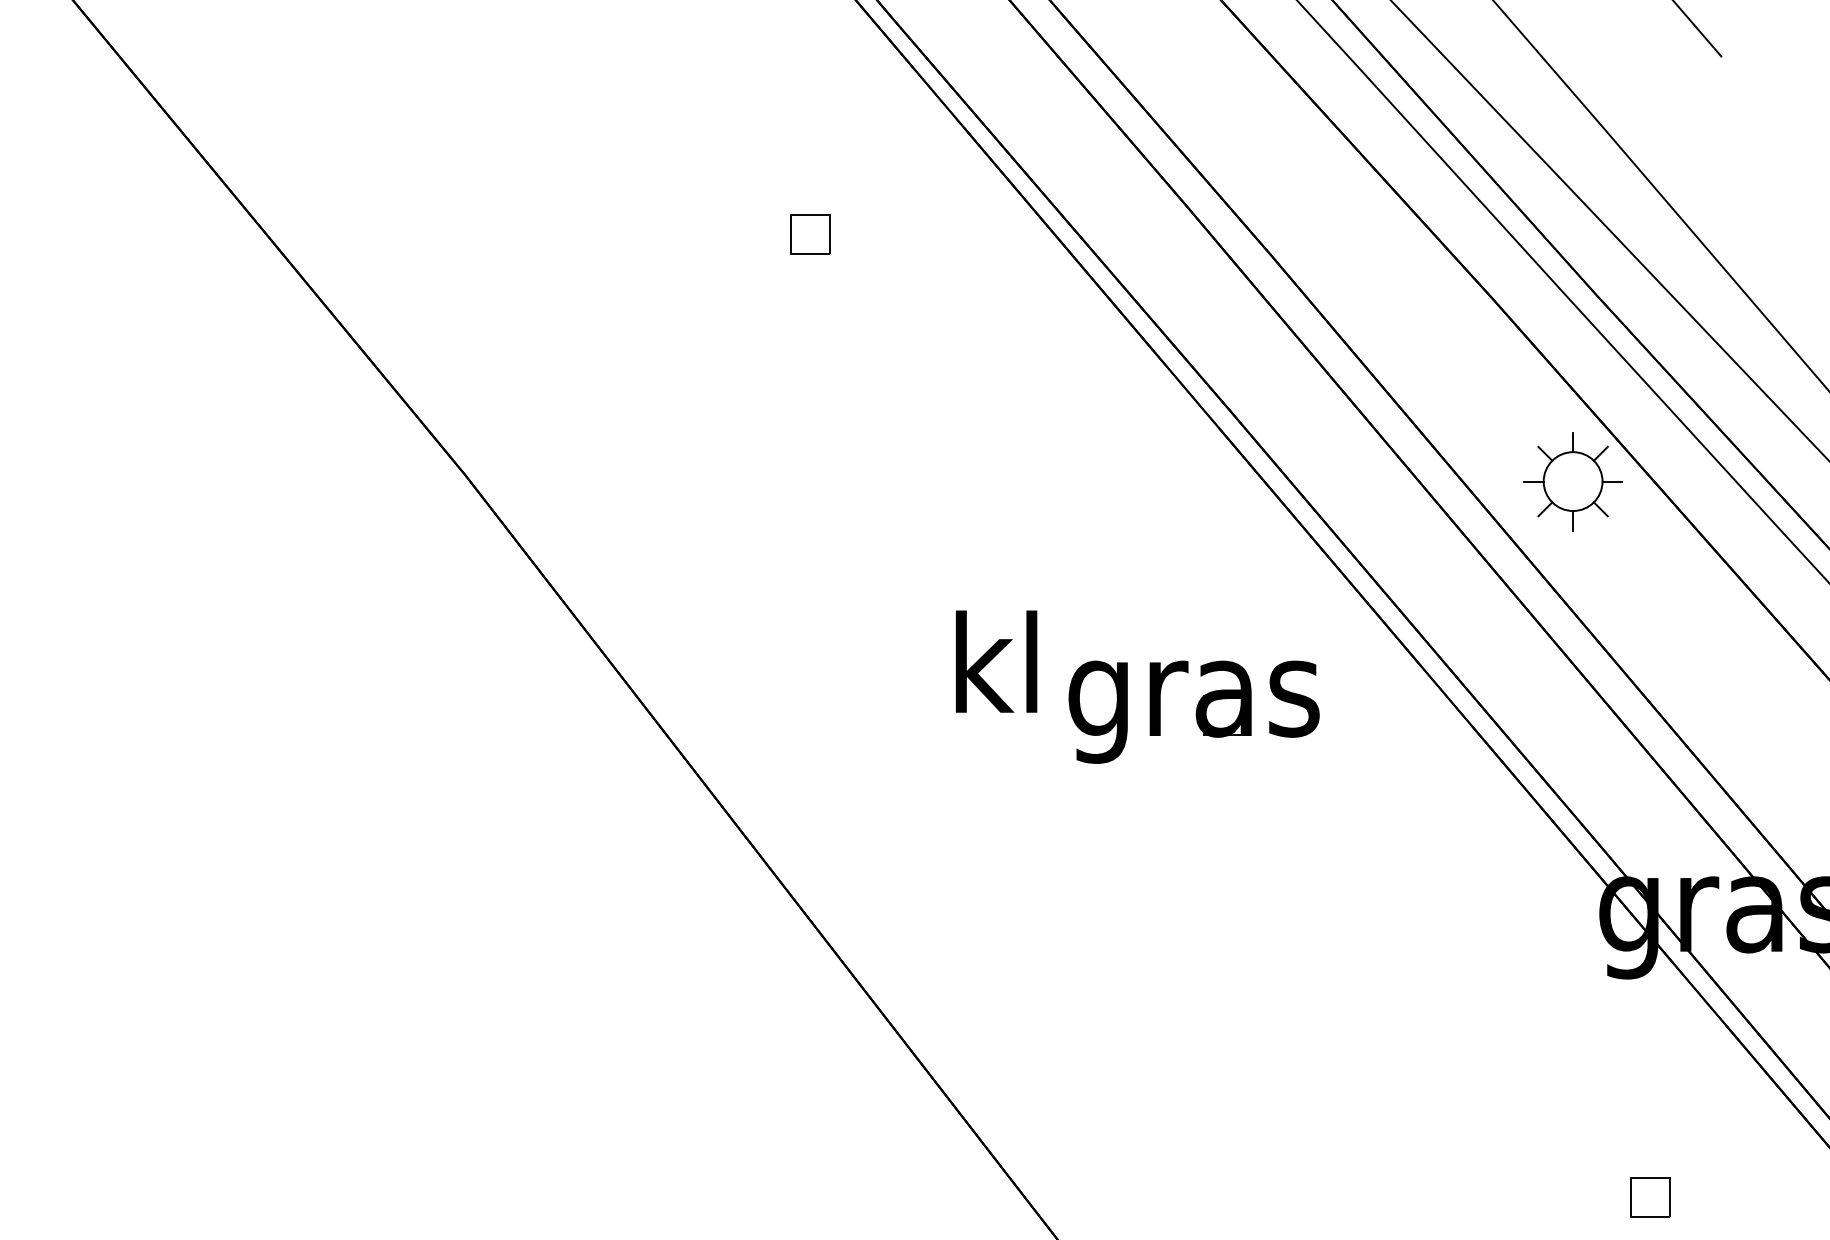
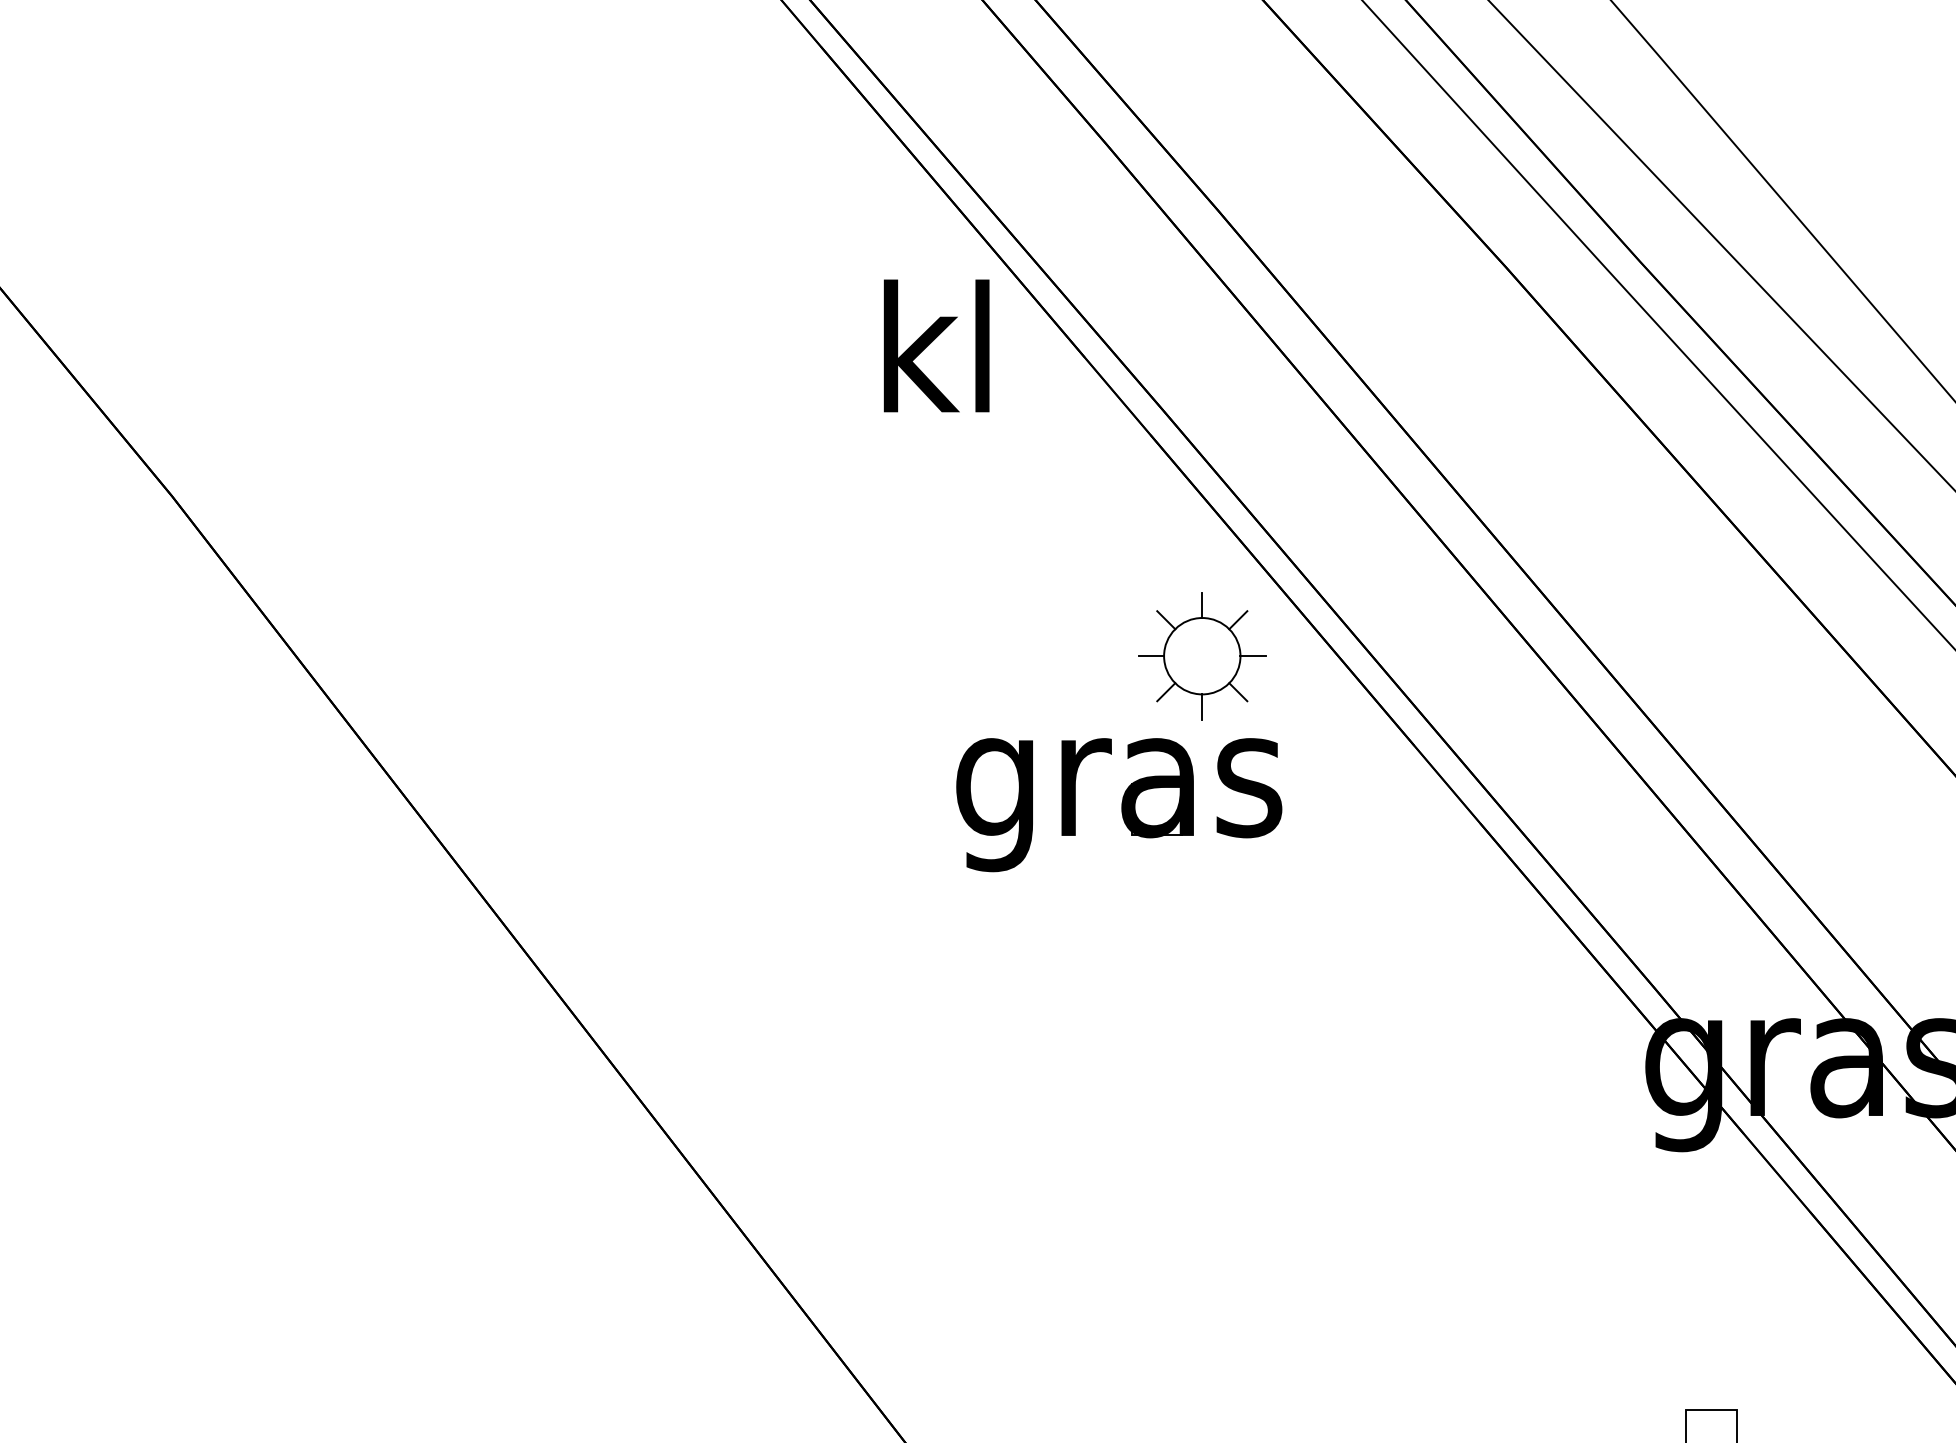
part: (810, 234) -> (621, 184), removed
part: (1572, 481) -> (1201, 656), moved
text: (996, 661) -> (936, 345), moved

